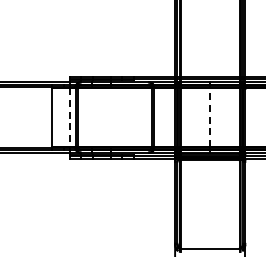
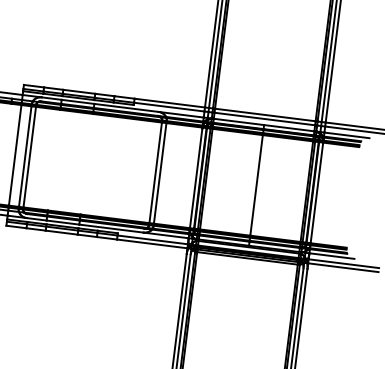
line: (210, 117) -> (257, 185), dashed -> solid
line: (69, 118) -> (14, 156), dashed -> solid

